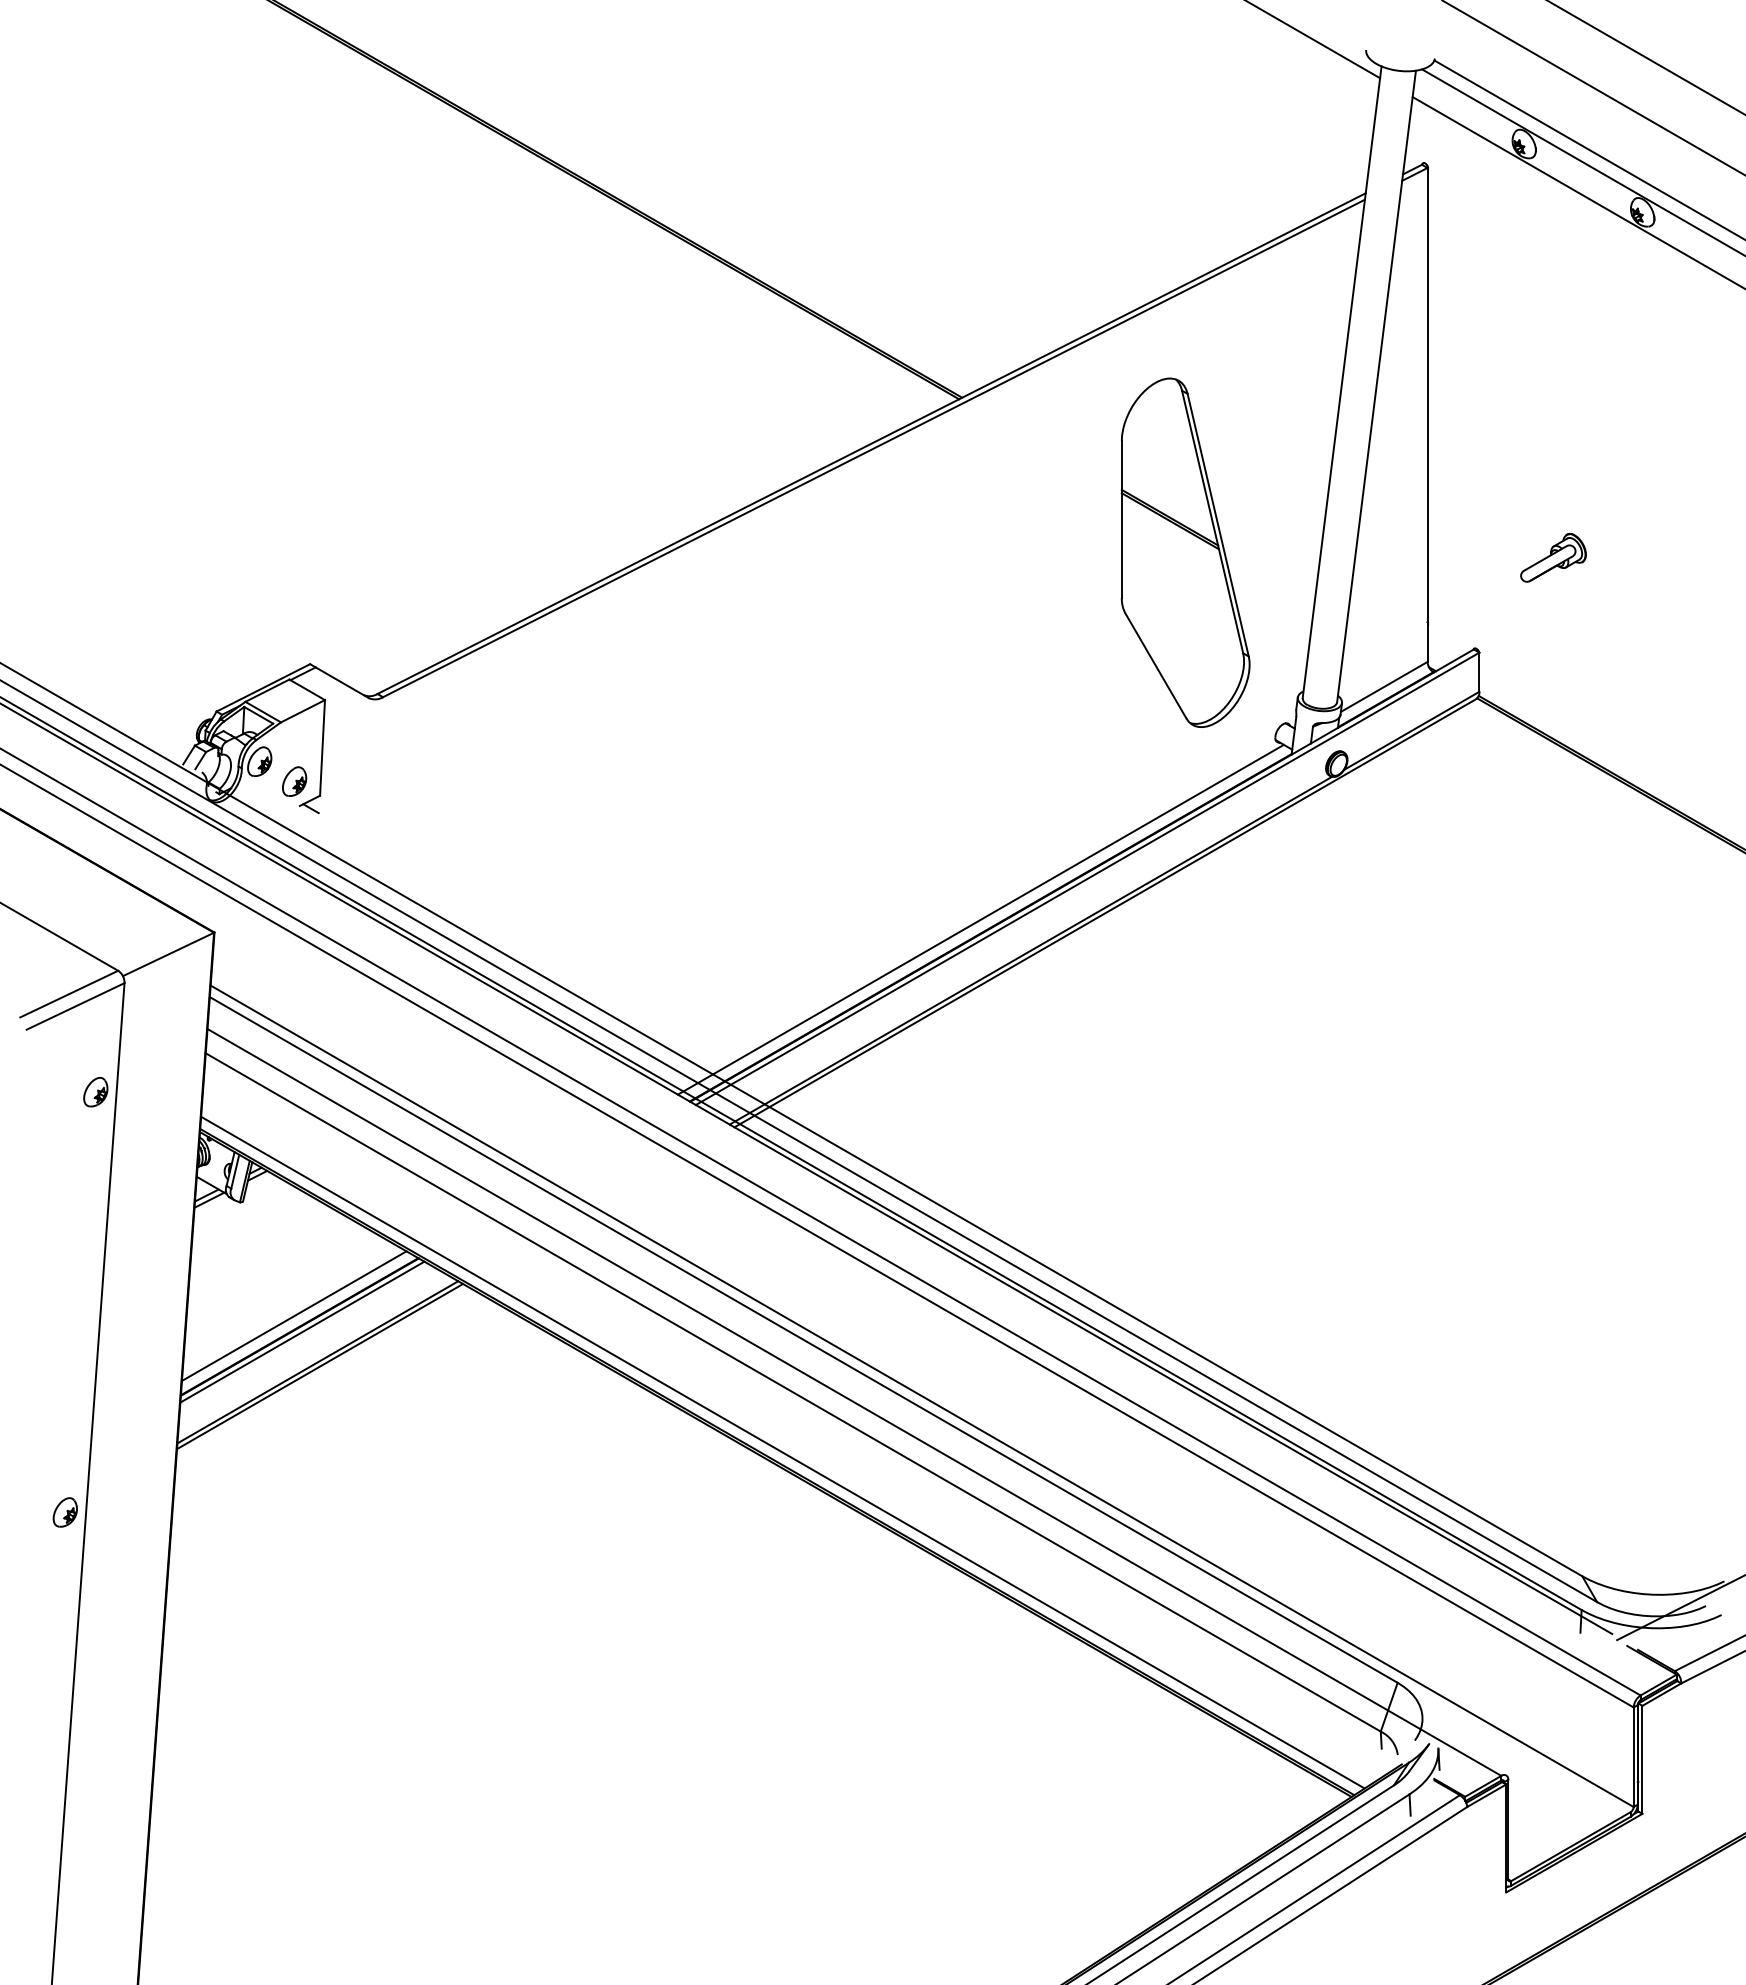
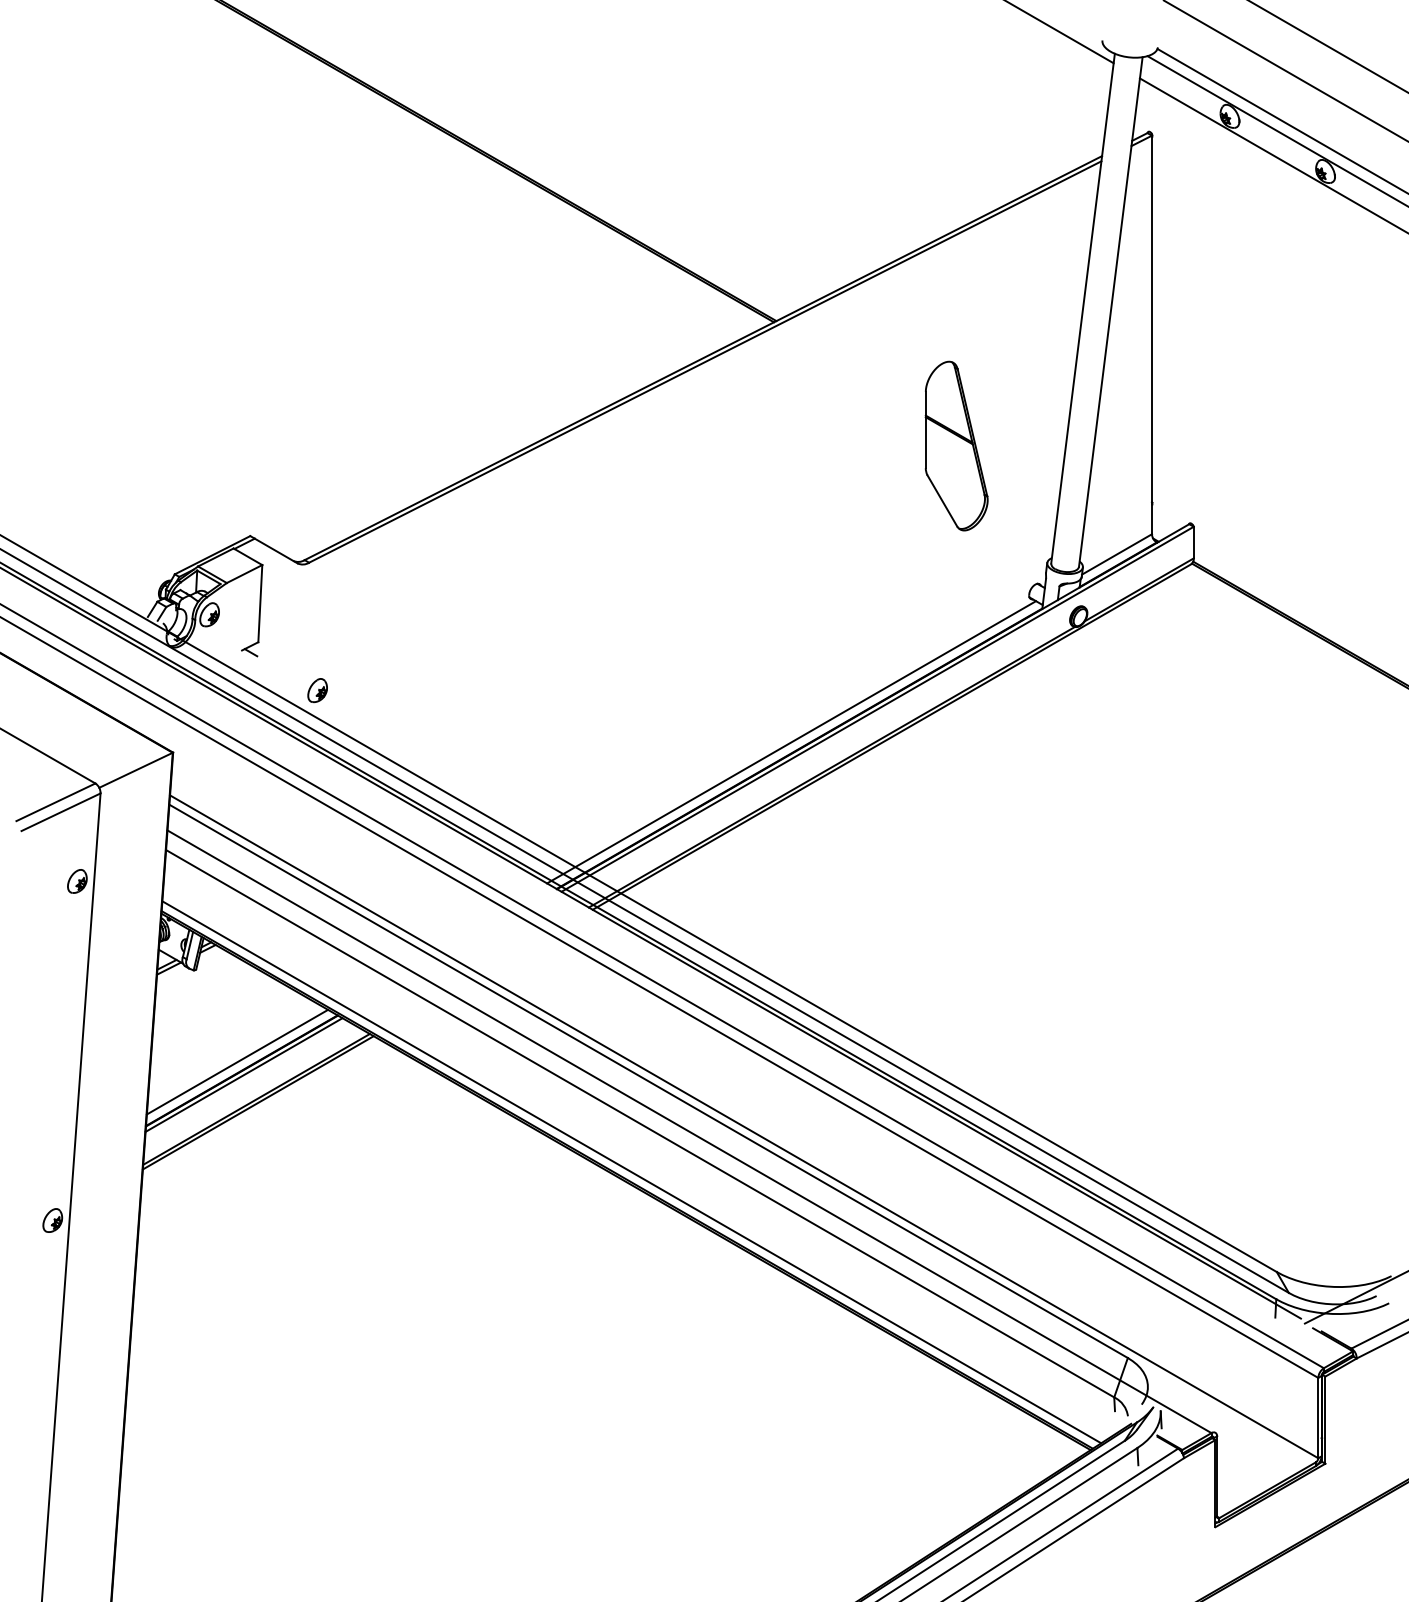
part: (1185, 552) -> (956, 445), size x0.6
part: (1553, 557) -> (1253, 449), removed
part: (294, 781) -> (317, 690), moved

